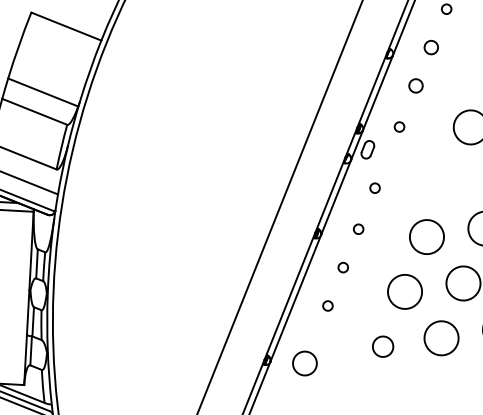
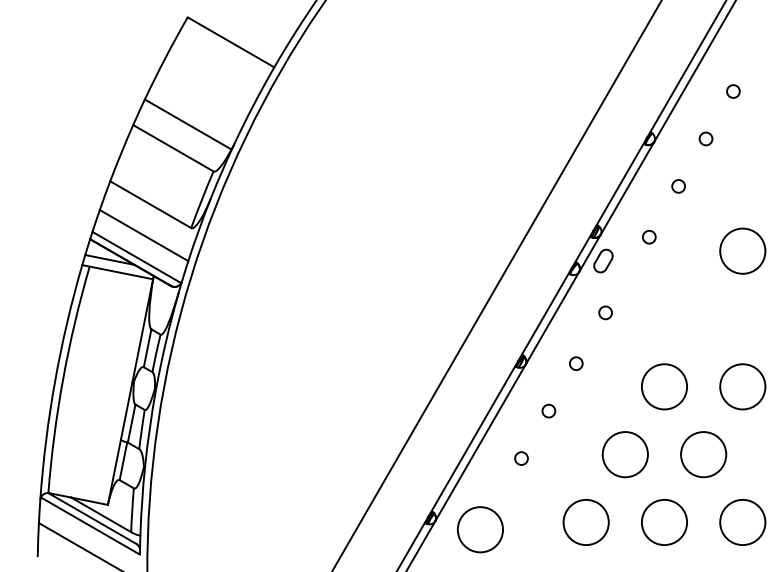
circle: (430, 47) -> (705, 138), size x0.71
circle: (415, 86) -> (678, 186), size x0.71
circle: (382, 346) -> (585, 522), size x1.67
circle: (304, 363) -> (480, 529), size x1.43

